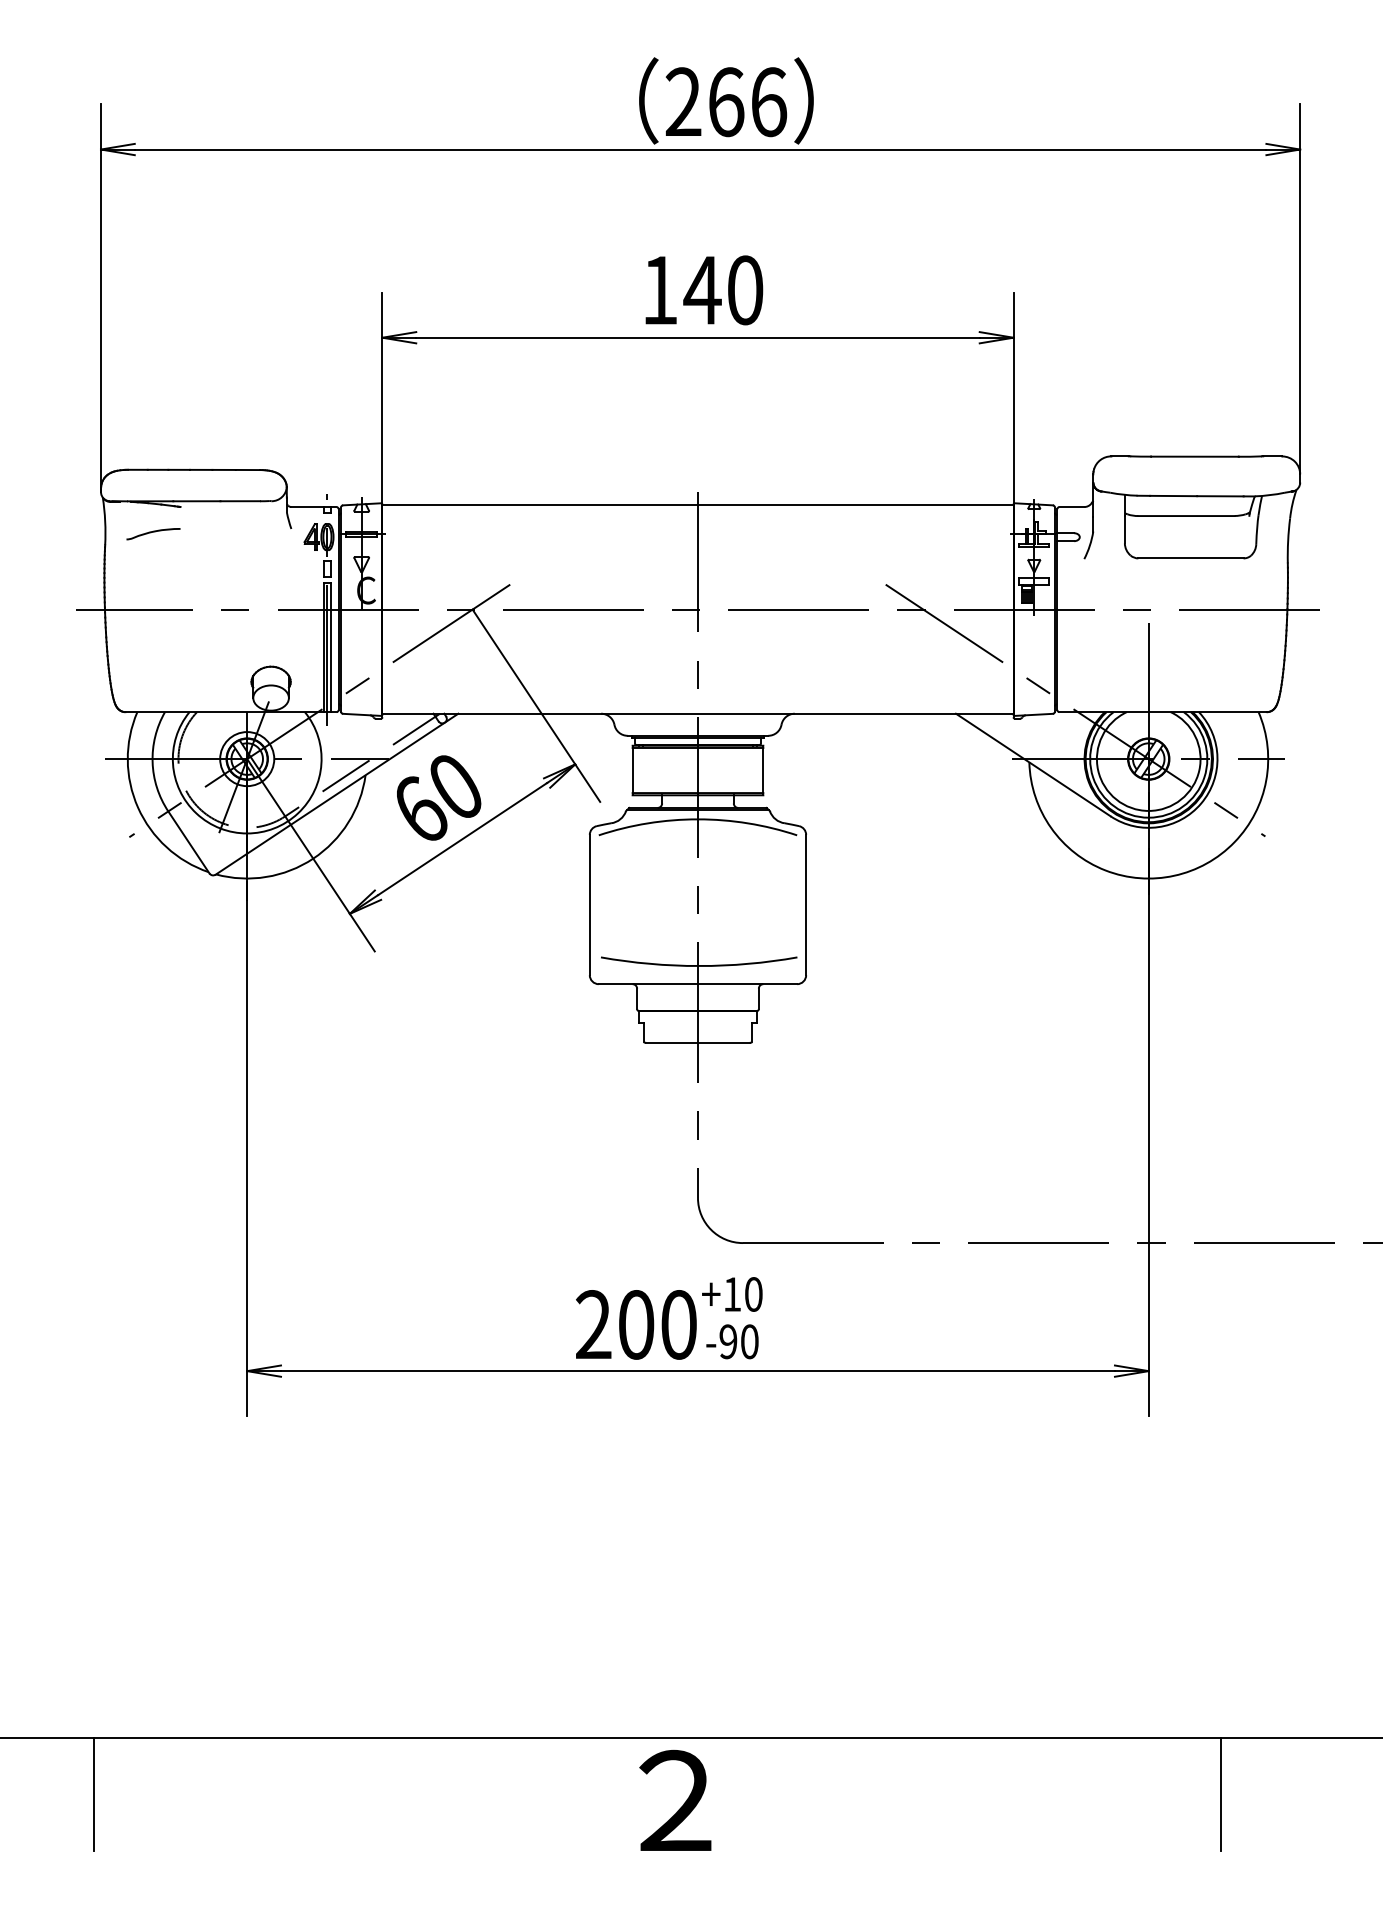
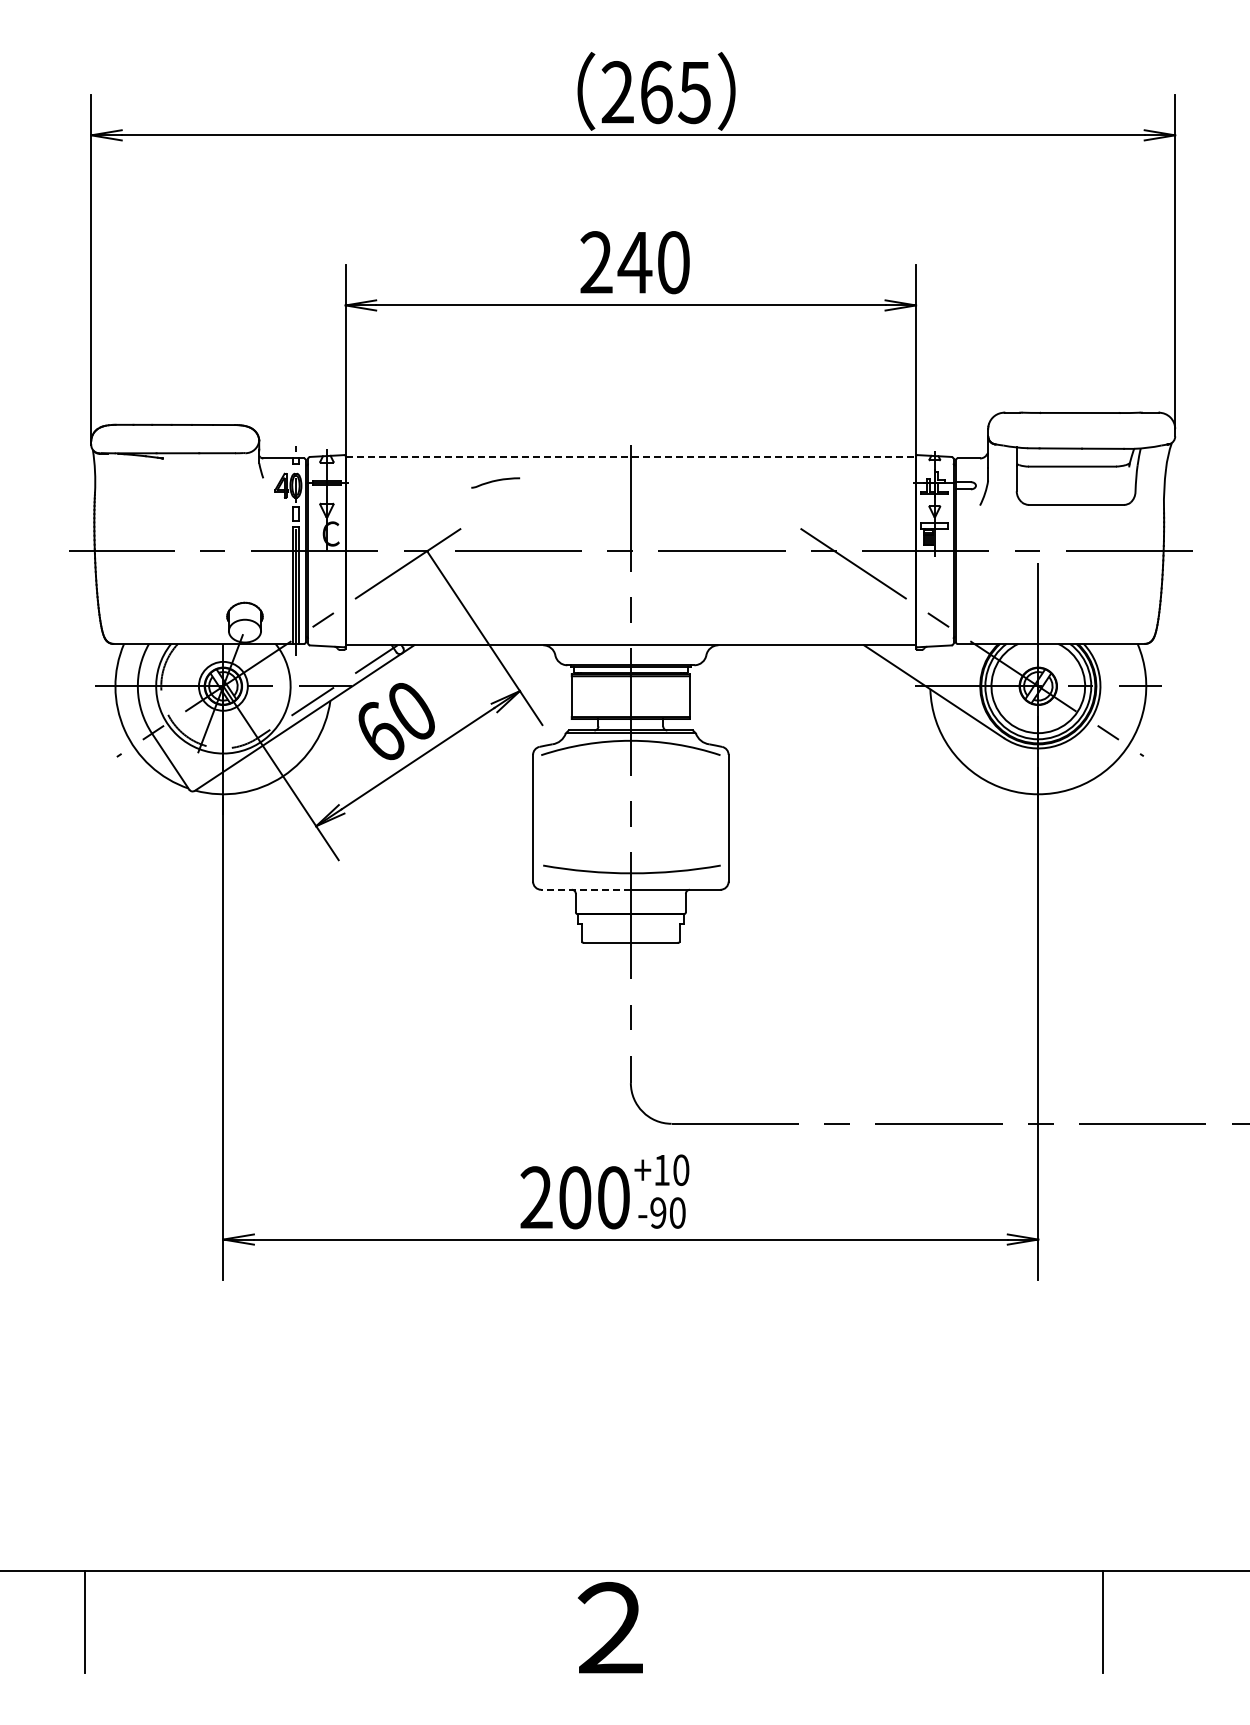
text: (768, 102) -> (694, 92), 266 -> 265
text: (659, 290) -> (596, 262), 140 -> 240
line: (698, 505) -> (631, 457), solid -> dashed
curve: (153, 532) -> (495, 481), moved
line: (648, 983) -> (586, 889), solid -> dashed

